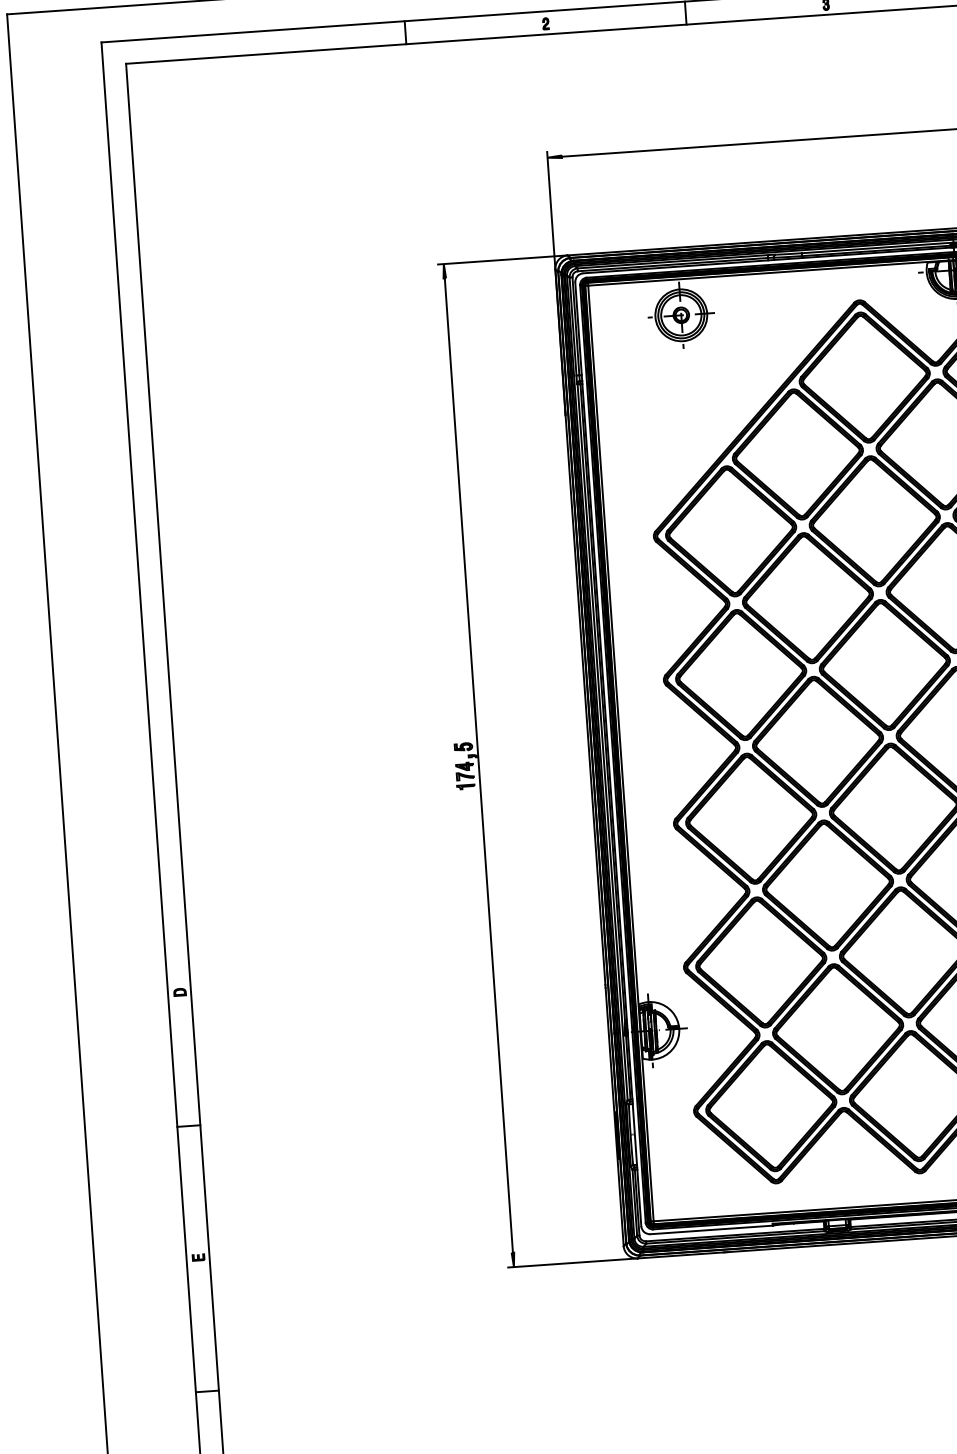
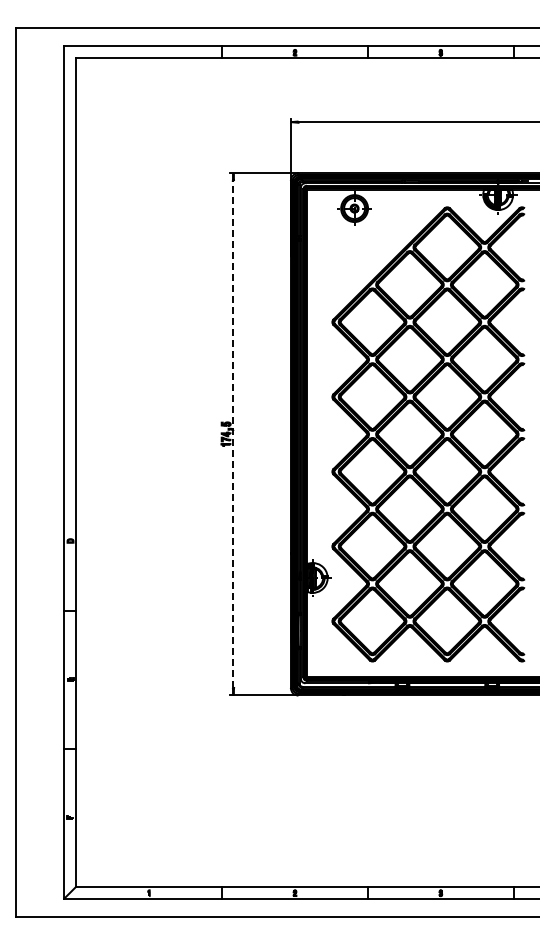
line: (478, 765) -> (233, 434), solid -> dashed

